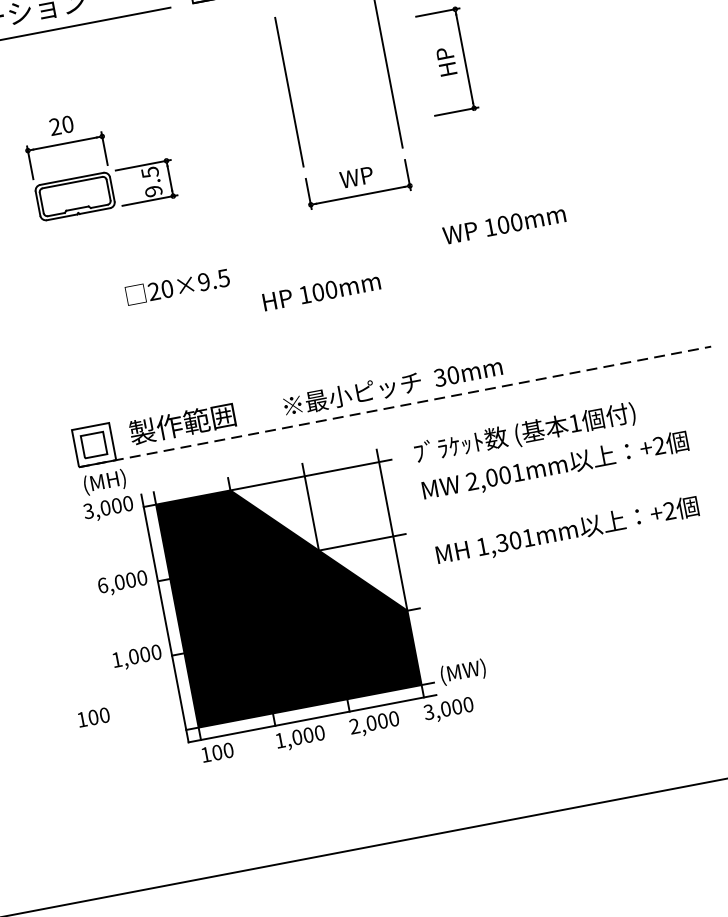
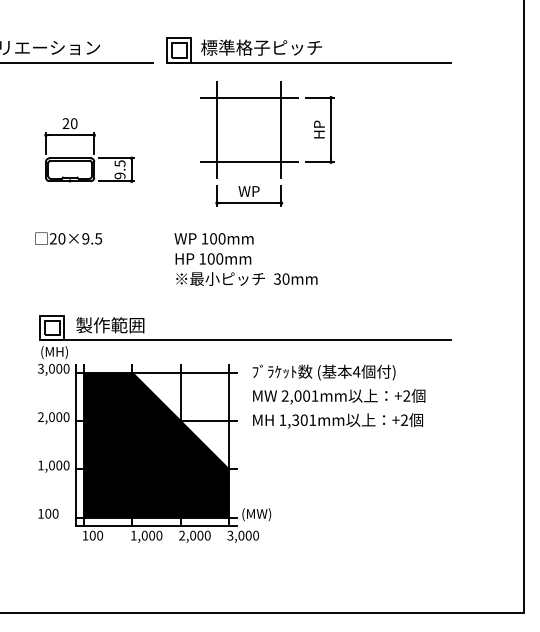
line: (328, 33) -> (248, 97), added
line: (347, 133) -> (248, 162), added
text: (503, 224) -> (213, 238), moved
text: (177, 286) -> (68, 238), moved
text: (392, 385) -> (246, 278), moved
line: (394, 407) -> (245, 340), dashed -> solid
text: (574, 422) -> (356, 371), 1 -> 4
text: (566, 531) -> (337, 420), moved
text: (102, 586) -> (40, 417), 6,000 -> 2,000
text: (93, 716) -> (48, 513), moved

